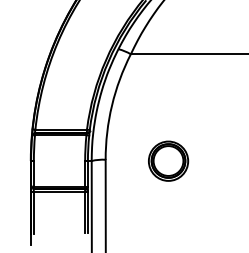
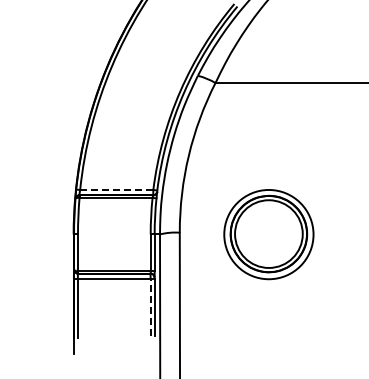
line: (61, 130) -> (116, 190), solid -> dashed
part: (168, 161) -> (268, 234), size x1.6
line: (85, 212) -> (150, 307), solid -> dashed

